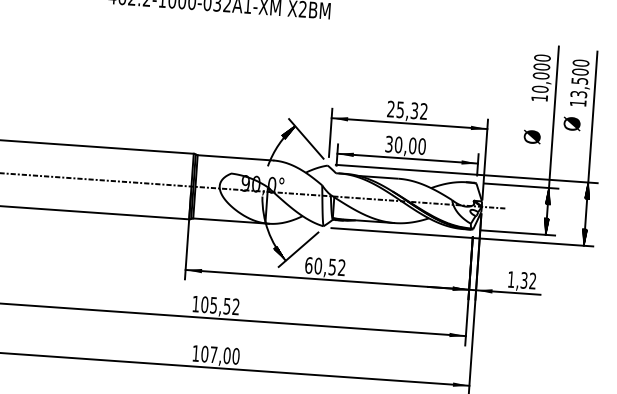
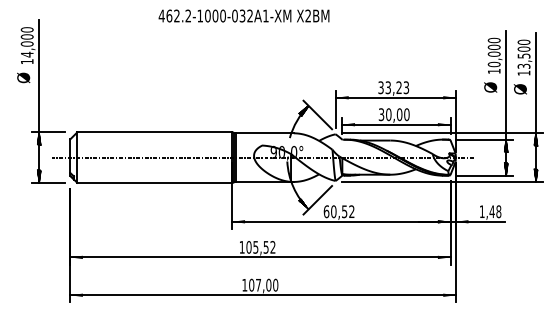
text: (407, 110) -> (393, 87), 25,32 -> 33,23
text: (532, 137) -> (490, 87), moved
text: (528, 280) -> (495, 211), 1,32 -> 1,48

